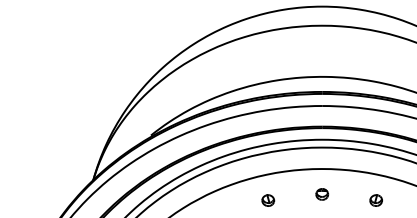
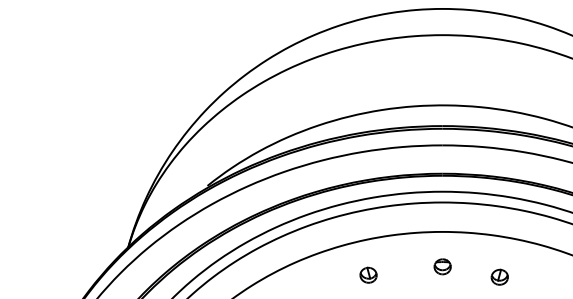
part: (375, 200) -> (499, 276), moved

